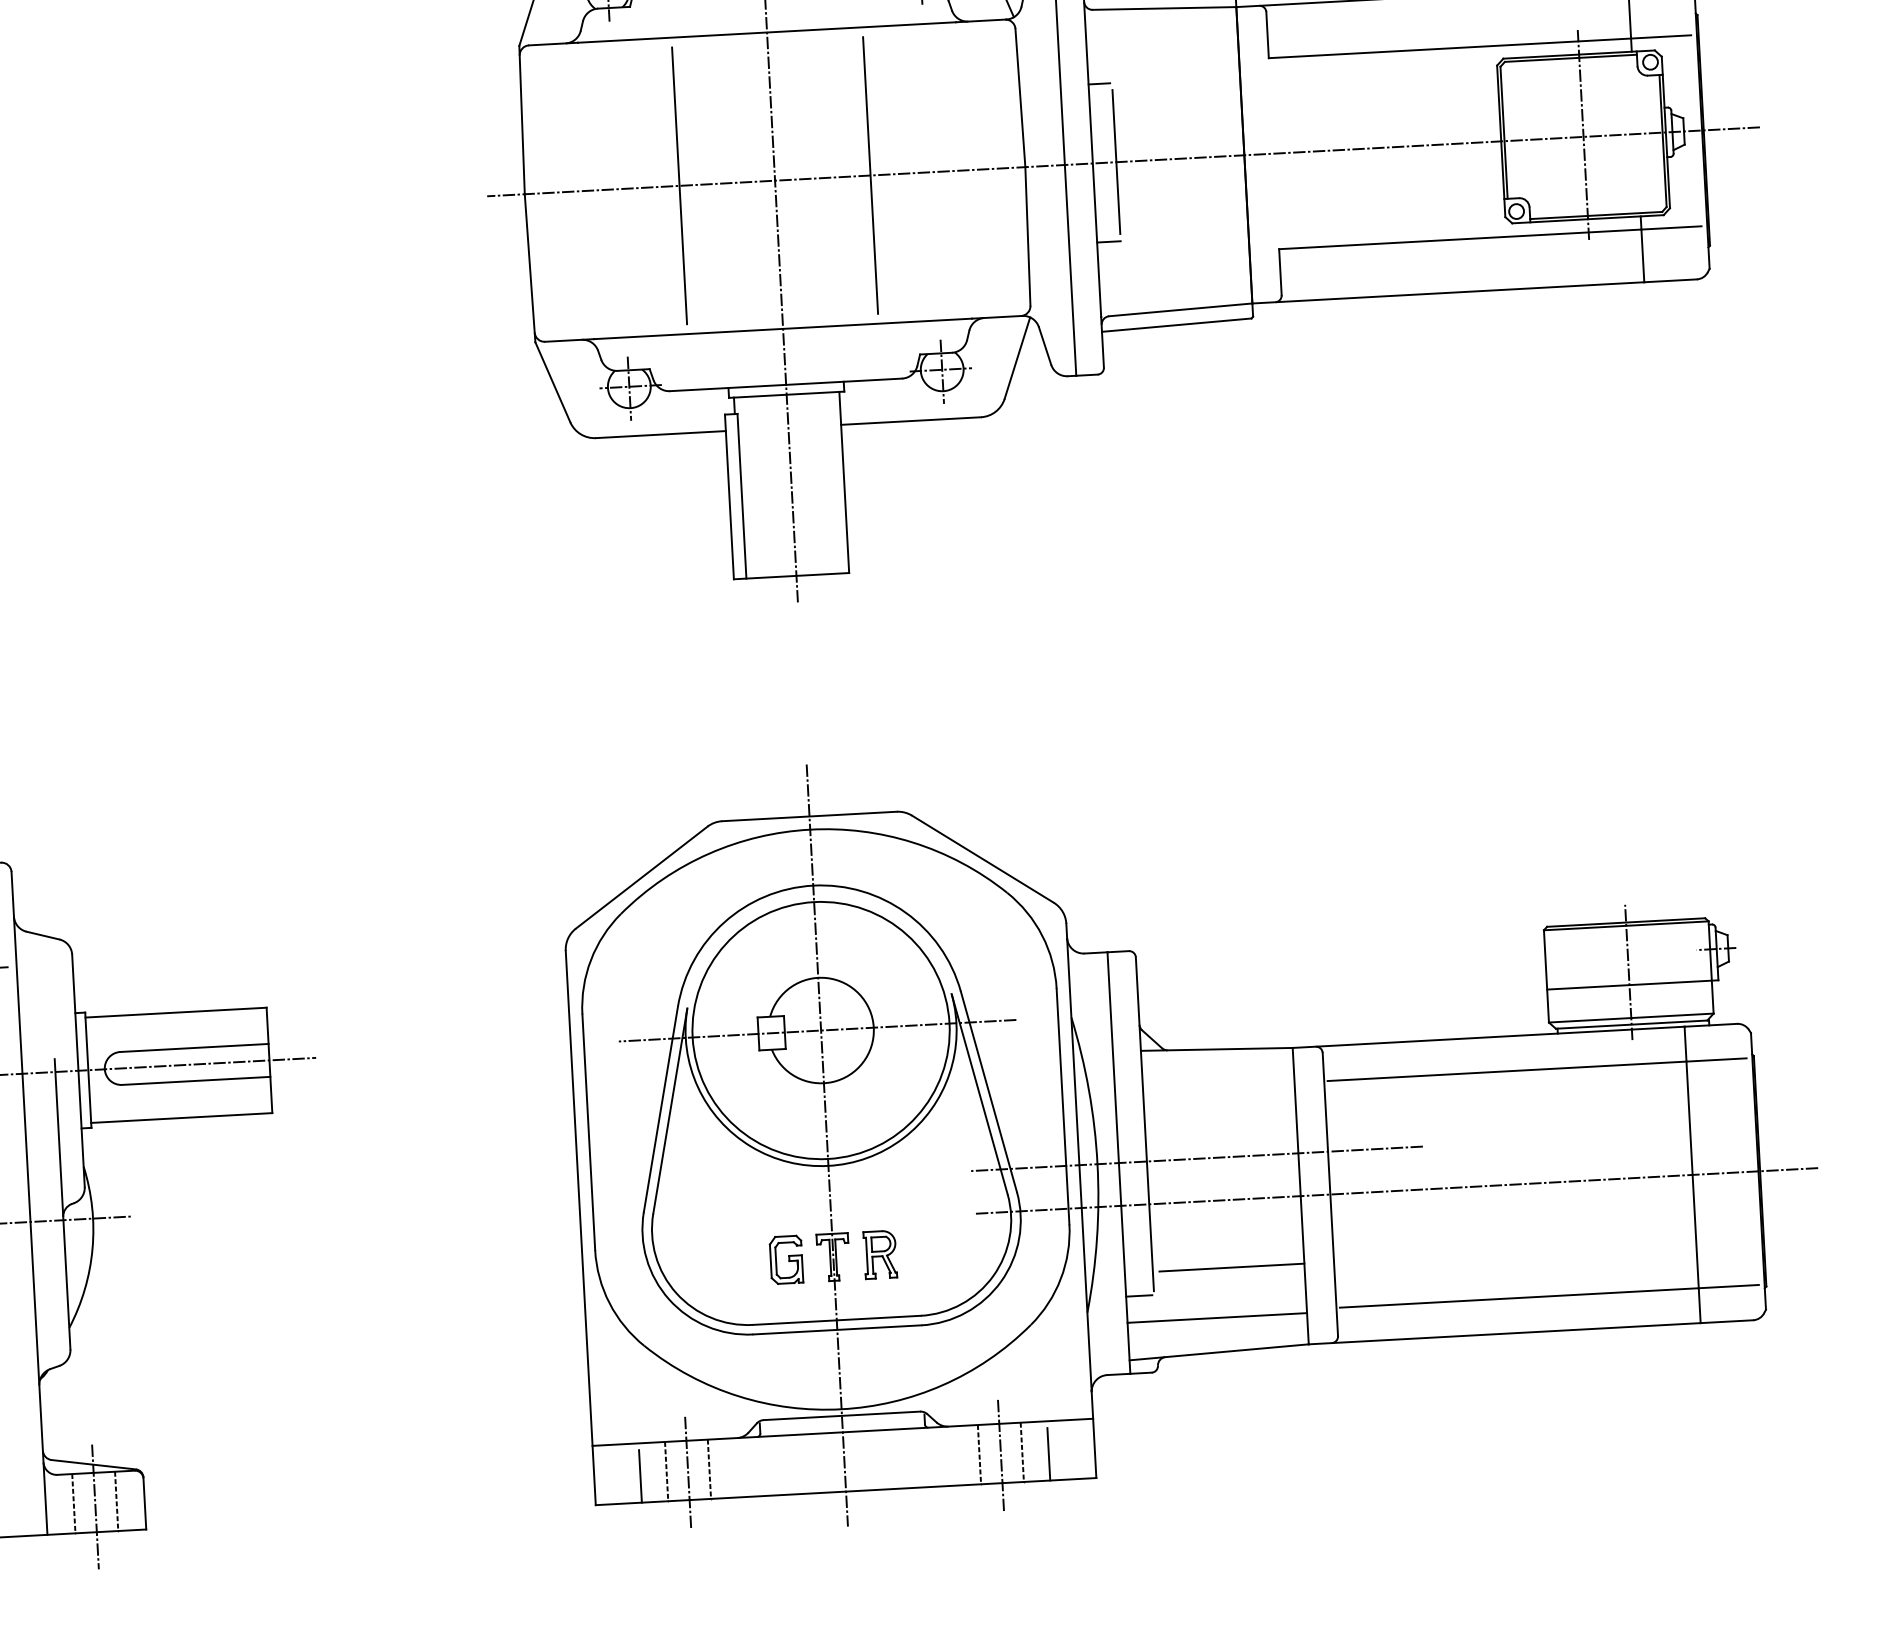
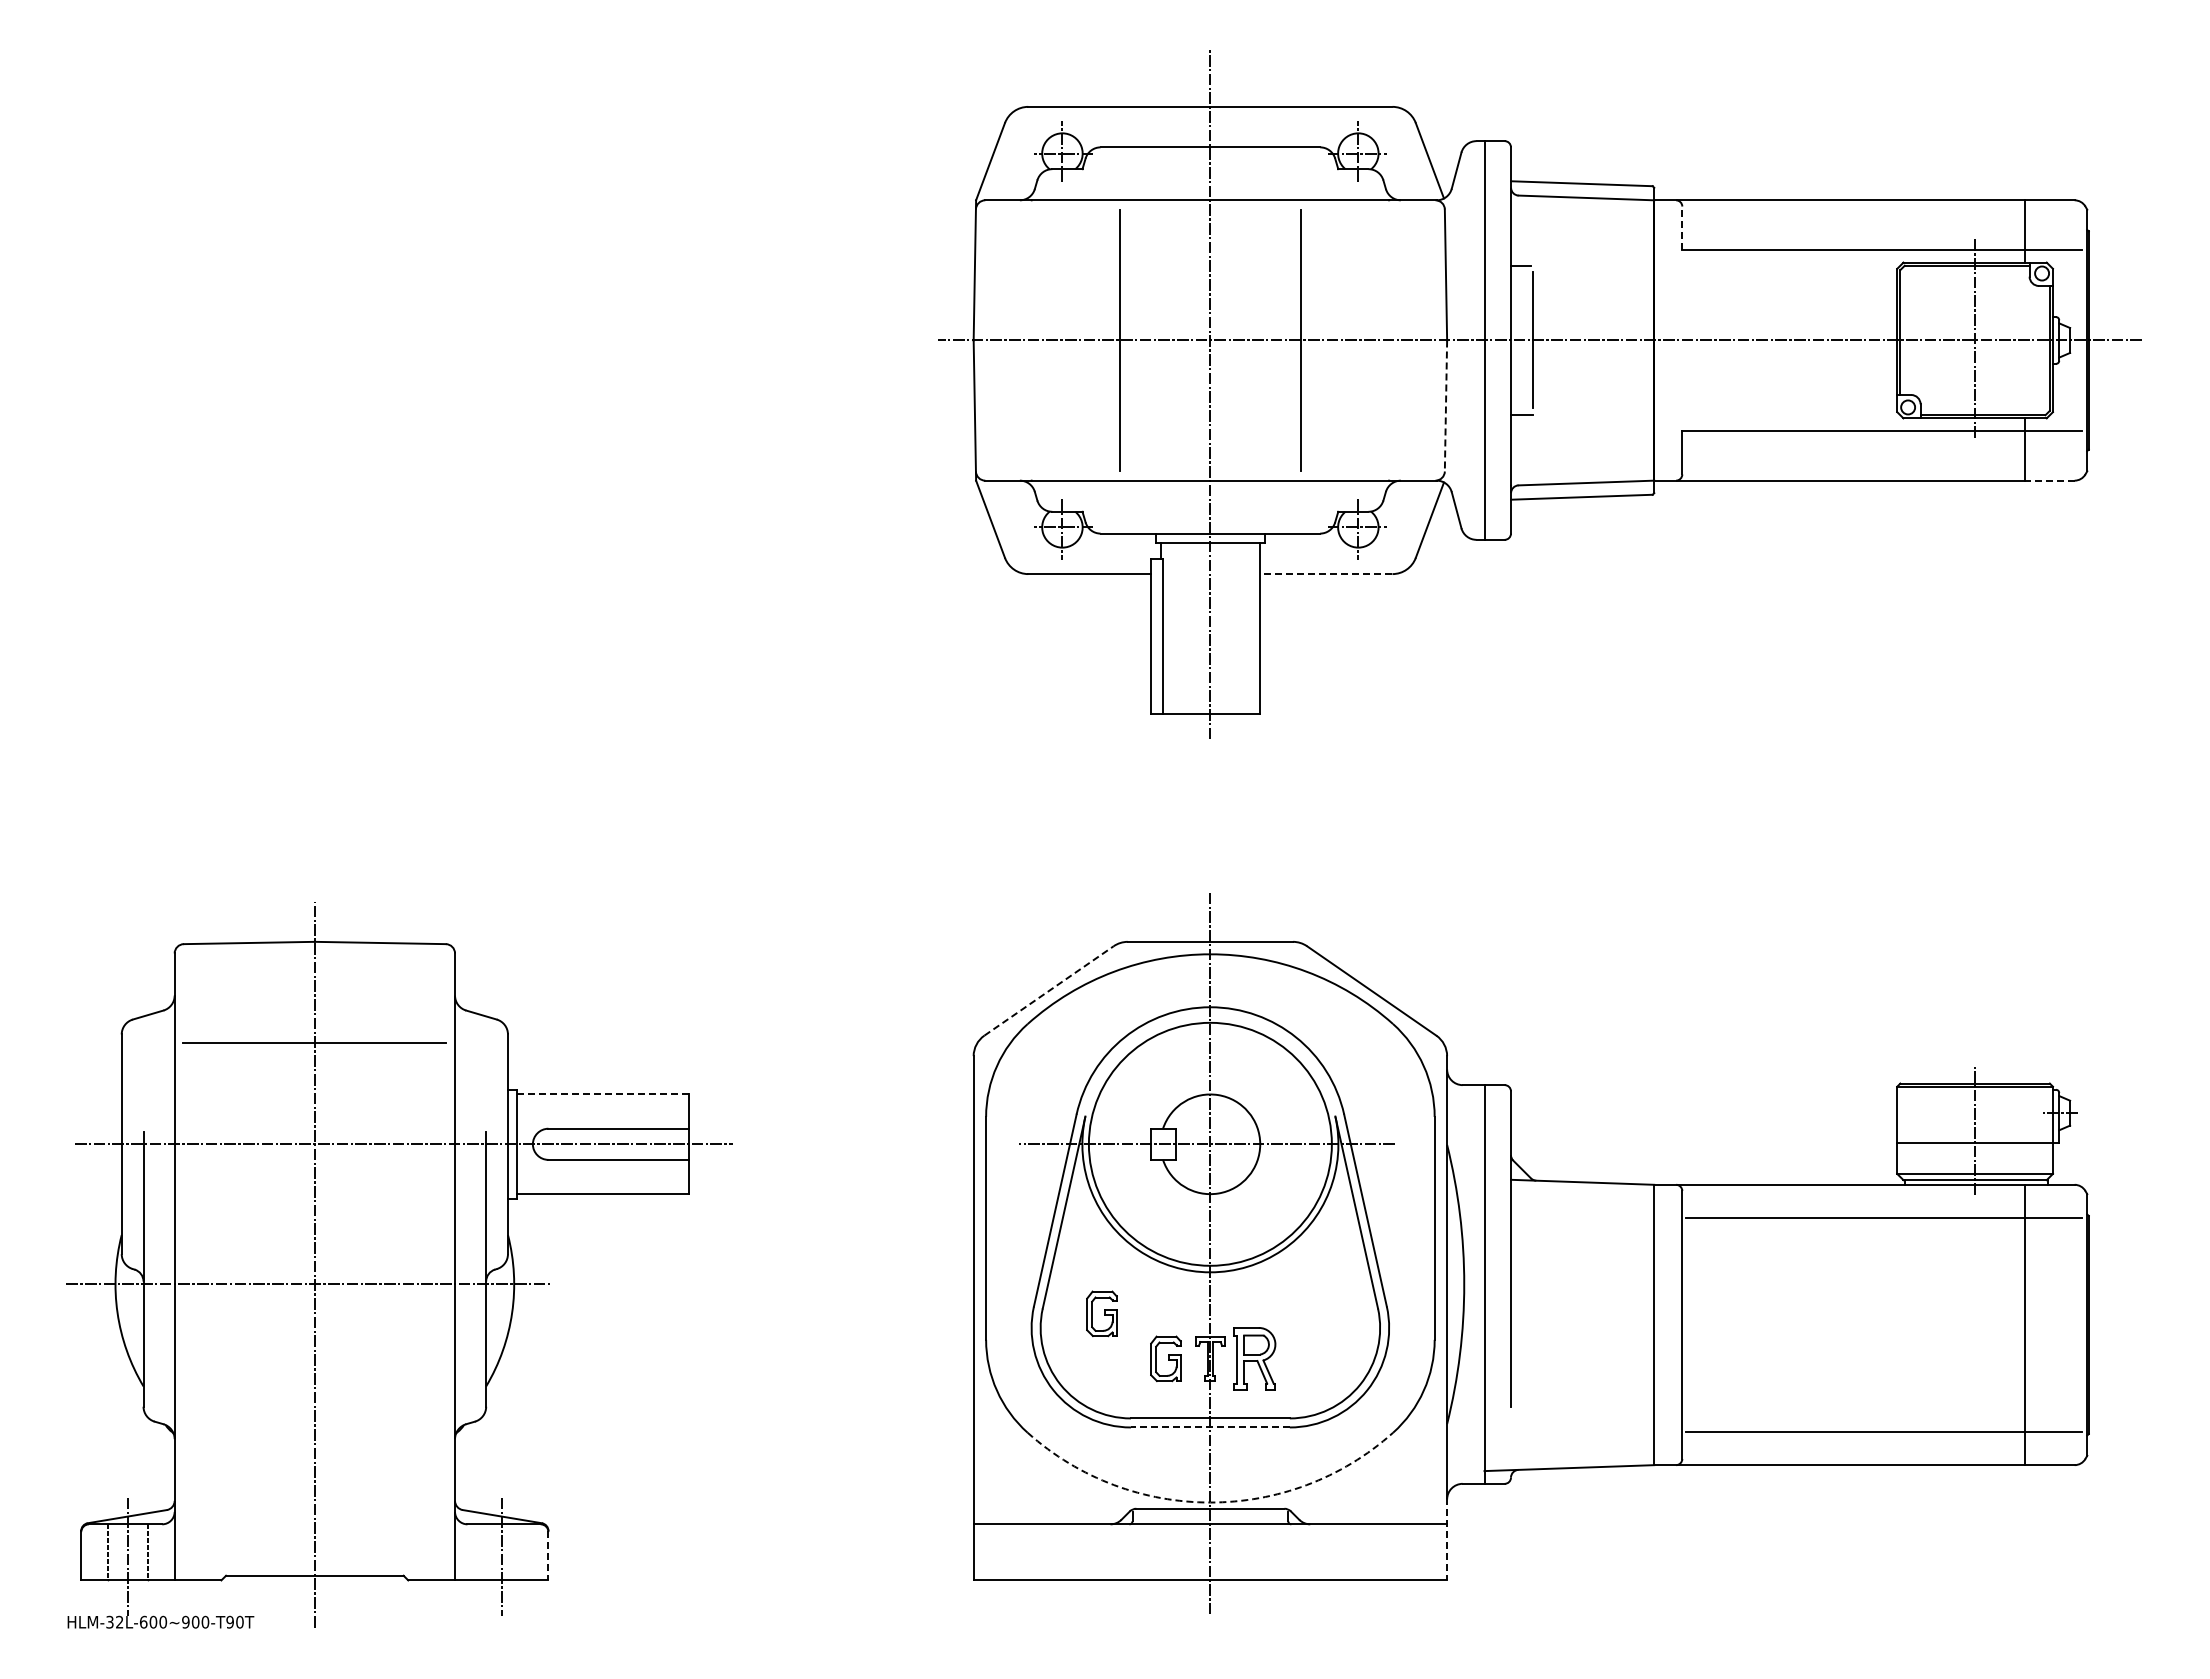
line: (1267, 35) -> (1682, 228), solid -> dashed
line: (1027, 235) -> (1445, 405), solid -> dashed
line: (1670, 280) -> (2049, 480), solid -> dashed
line: (910, 421) -> (1325, 574), solid -> dashed
line: (642, 877) -> (1049, 990), solid -> dashed
line: (175, 1012) -> (602, 1094), solid -> dashed
line: (1197, 1158) -> (1558, 1284), removed
line: (1395, 1190) -> (1743, 1324), removed
part: (715, 1215) -> (1101, 1313), added
part: (879, 1254) -> (1254, 1358), size x1.4
line: (1231, 1267) -> (1585, 1388), removed
line: (1138, 1295) -> (1496, 1410), removed
line: (1217, 1317) -> (1569, 1435), removed
line: (836, 1329) -> (1209, 1427), solid -> dashed
arc: (841, 1409) -> (1210, 1502), solid -> dashed
line: (1094, 1434) -> (1447, 1539), solid -> dashed
line: (1022, 1452) -> (1378, 1552), removed
line: (979, 1454) -> (1338, 1552), removed
line: (1048, 1454) -> (1403, 1555), removed
line: (1001, 1455) -> (1358, 1554), removed
line: (709, 1469) -> (1082, 1552), removed
line: (666, 1471) -> (1042, 1552), removed
line: (688, 1472) -> (1062, 1554), removed
line: (640, 1476) -> (1017, 1555), removed
line: (117, 1501) -> (522, 1552), removed
line: (73, 1503) -> (481, 1552), removed
line: (144, 1503) -> (548, 1555), solid -> dashed

